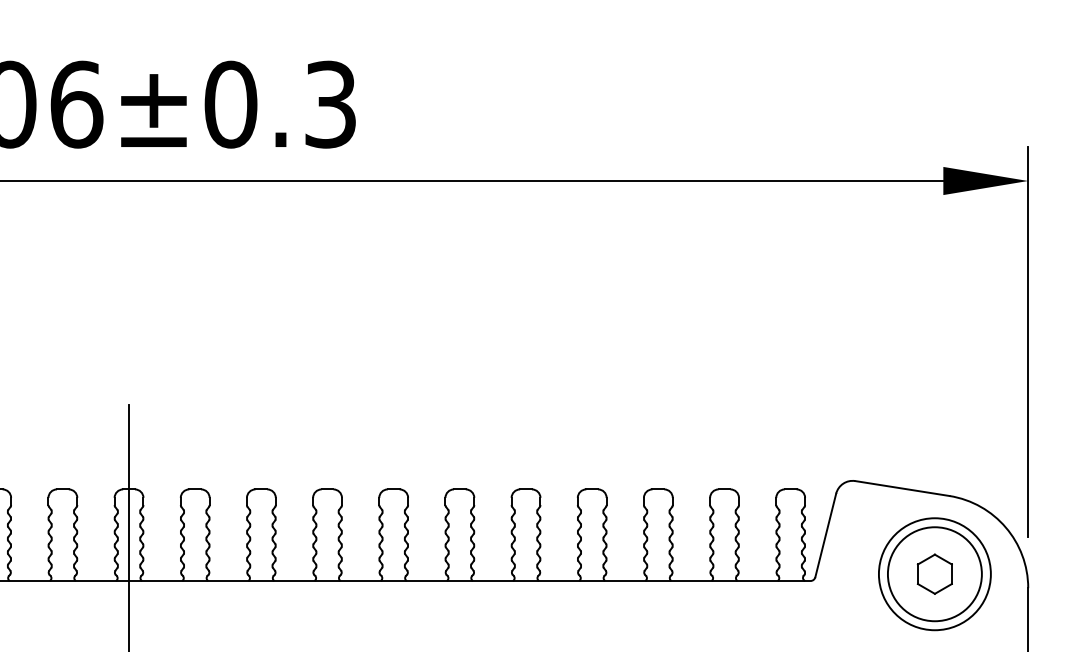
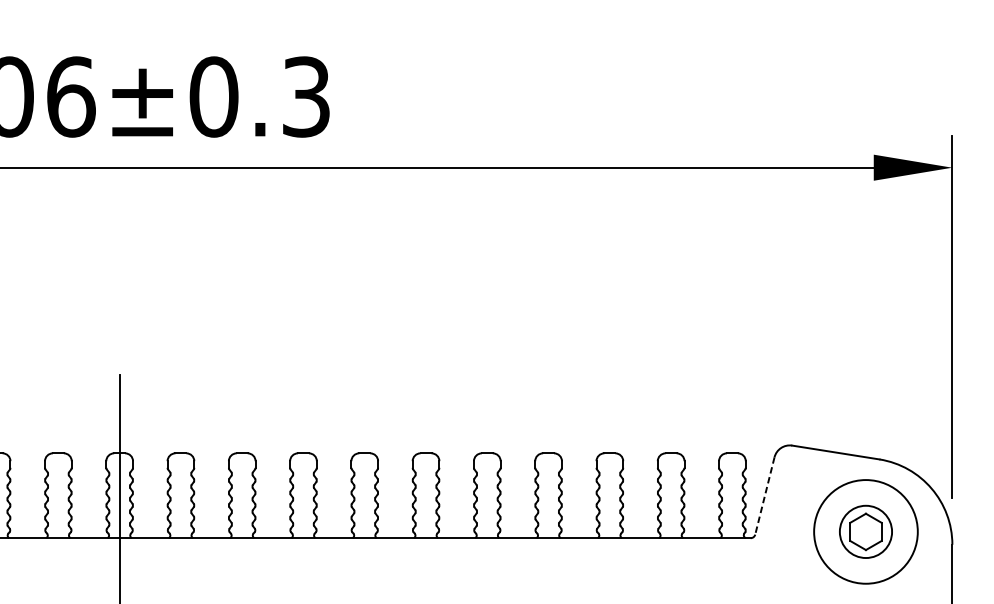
line: (825, 535) -> (764, 496), solid -> dashed
circle: (934, 574) -> (865, 532), size x0.6

